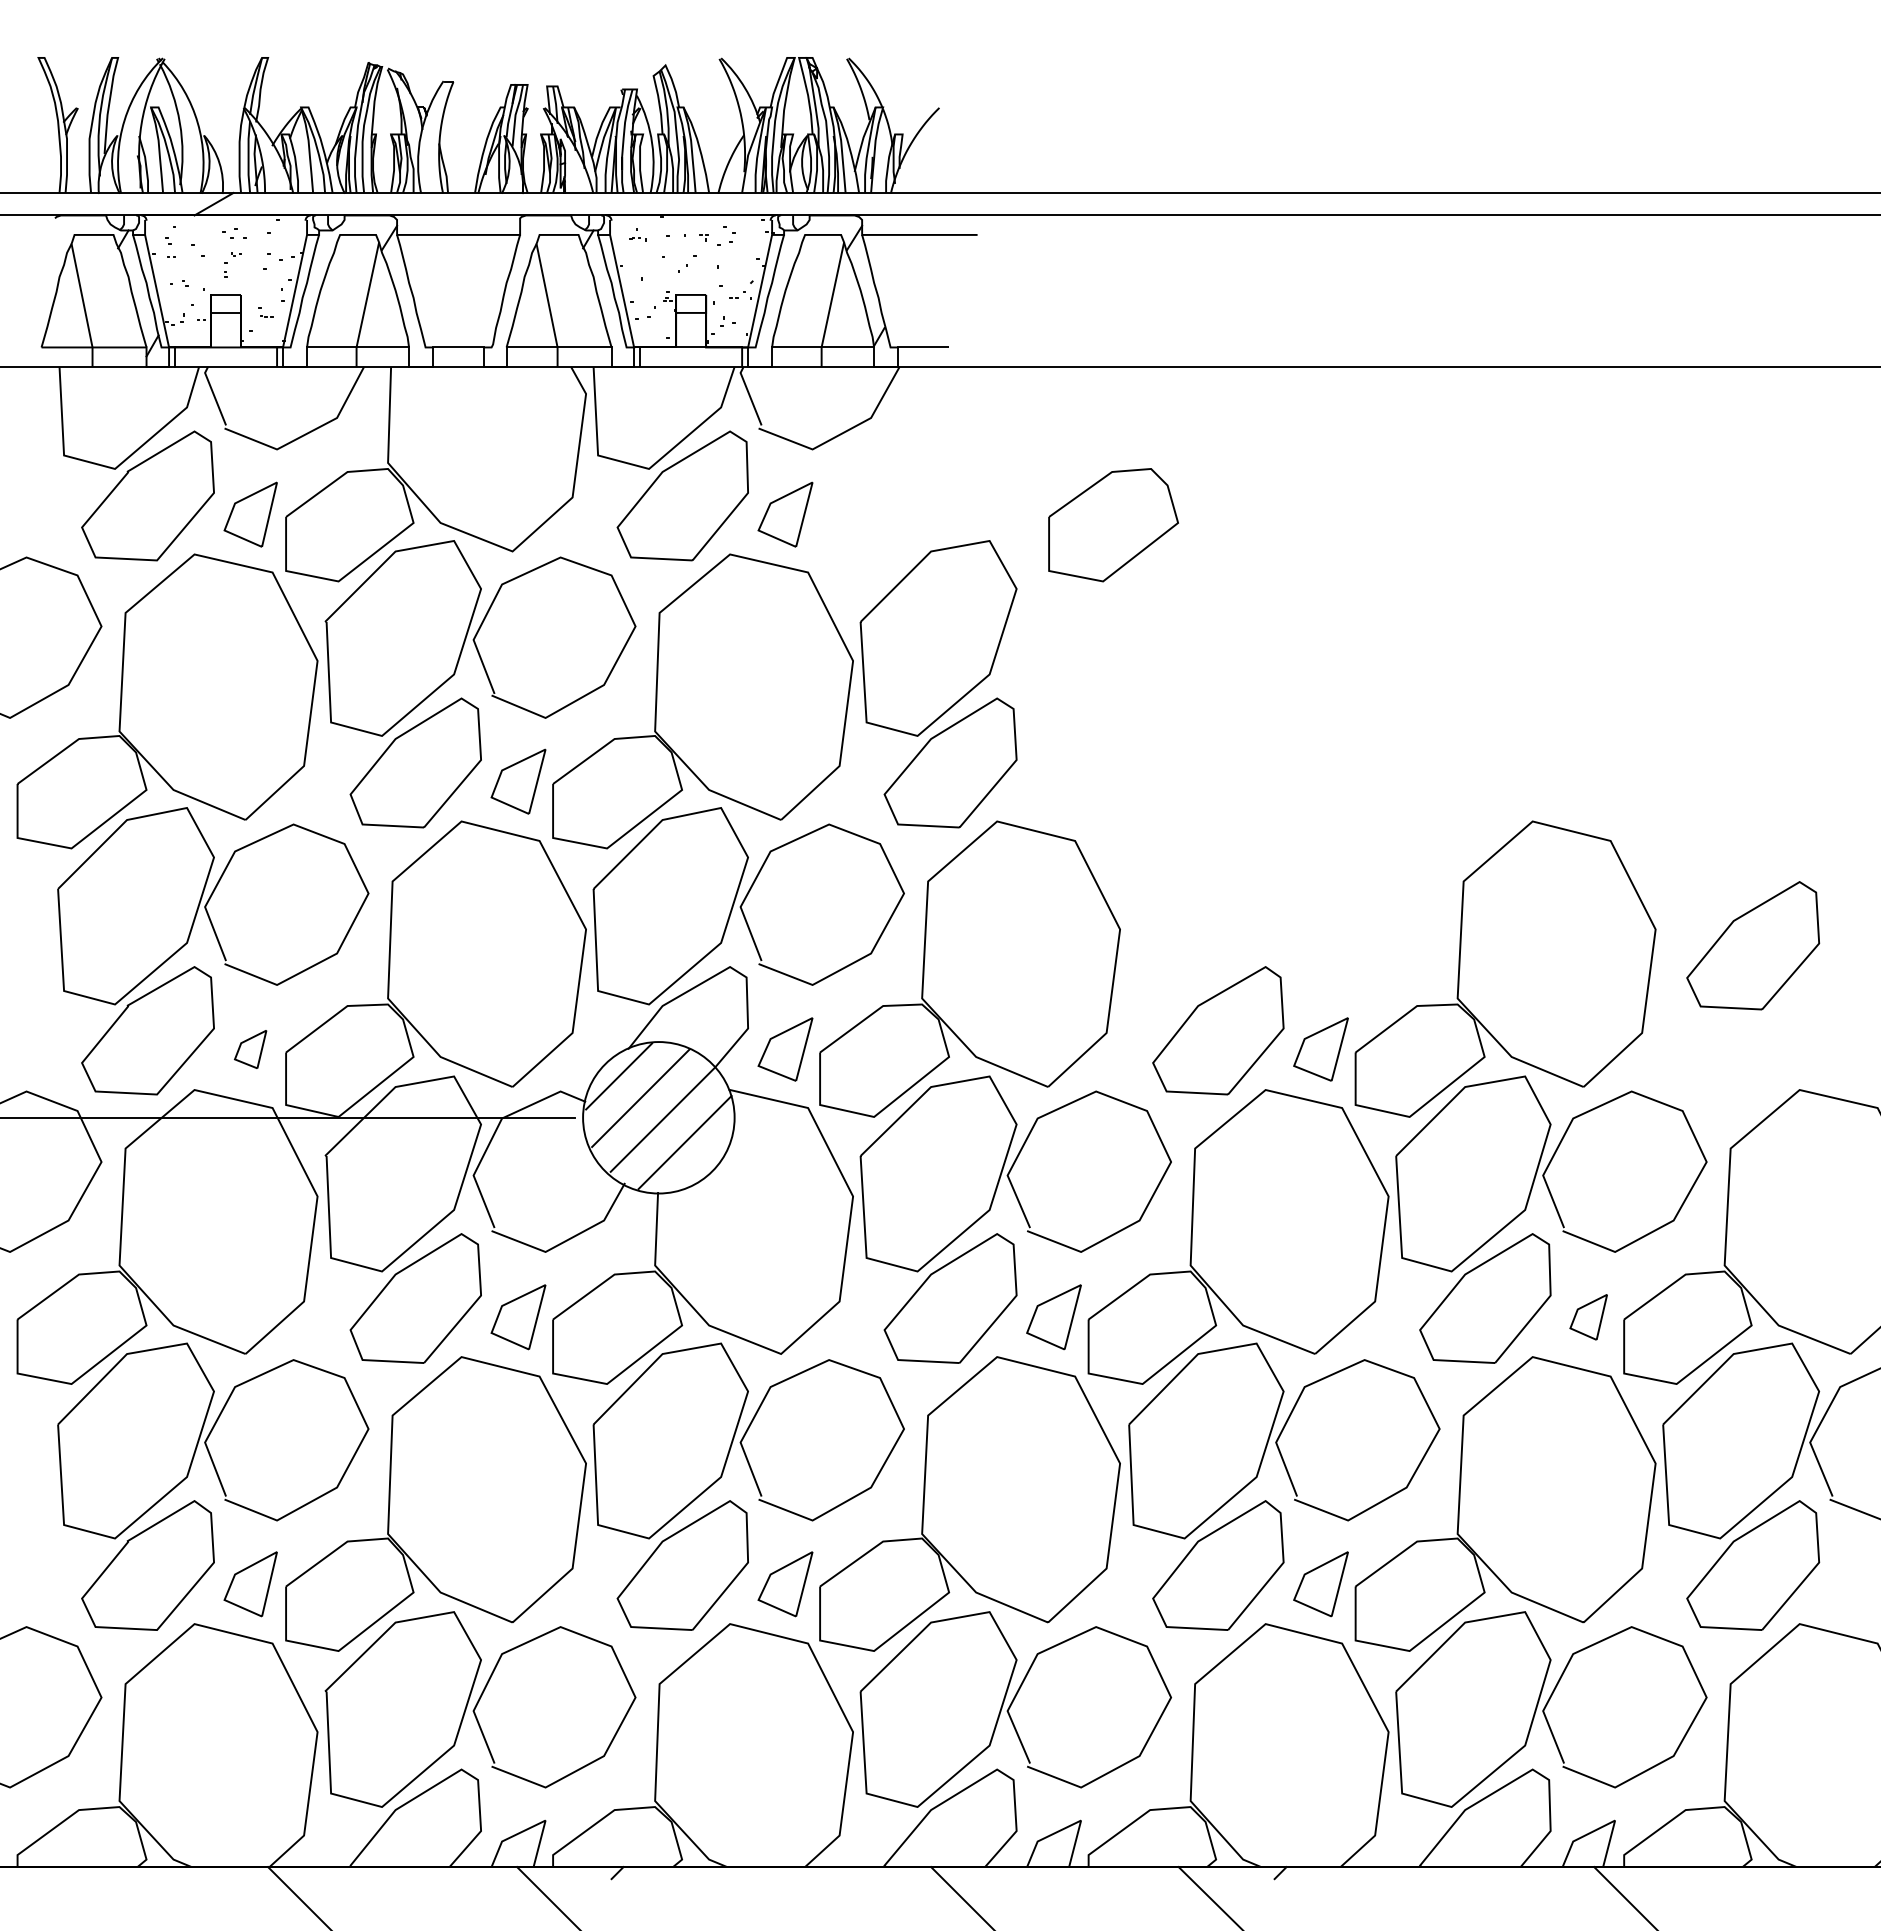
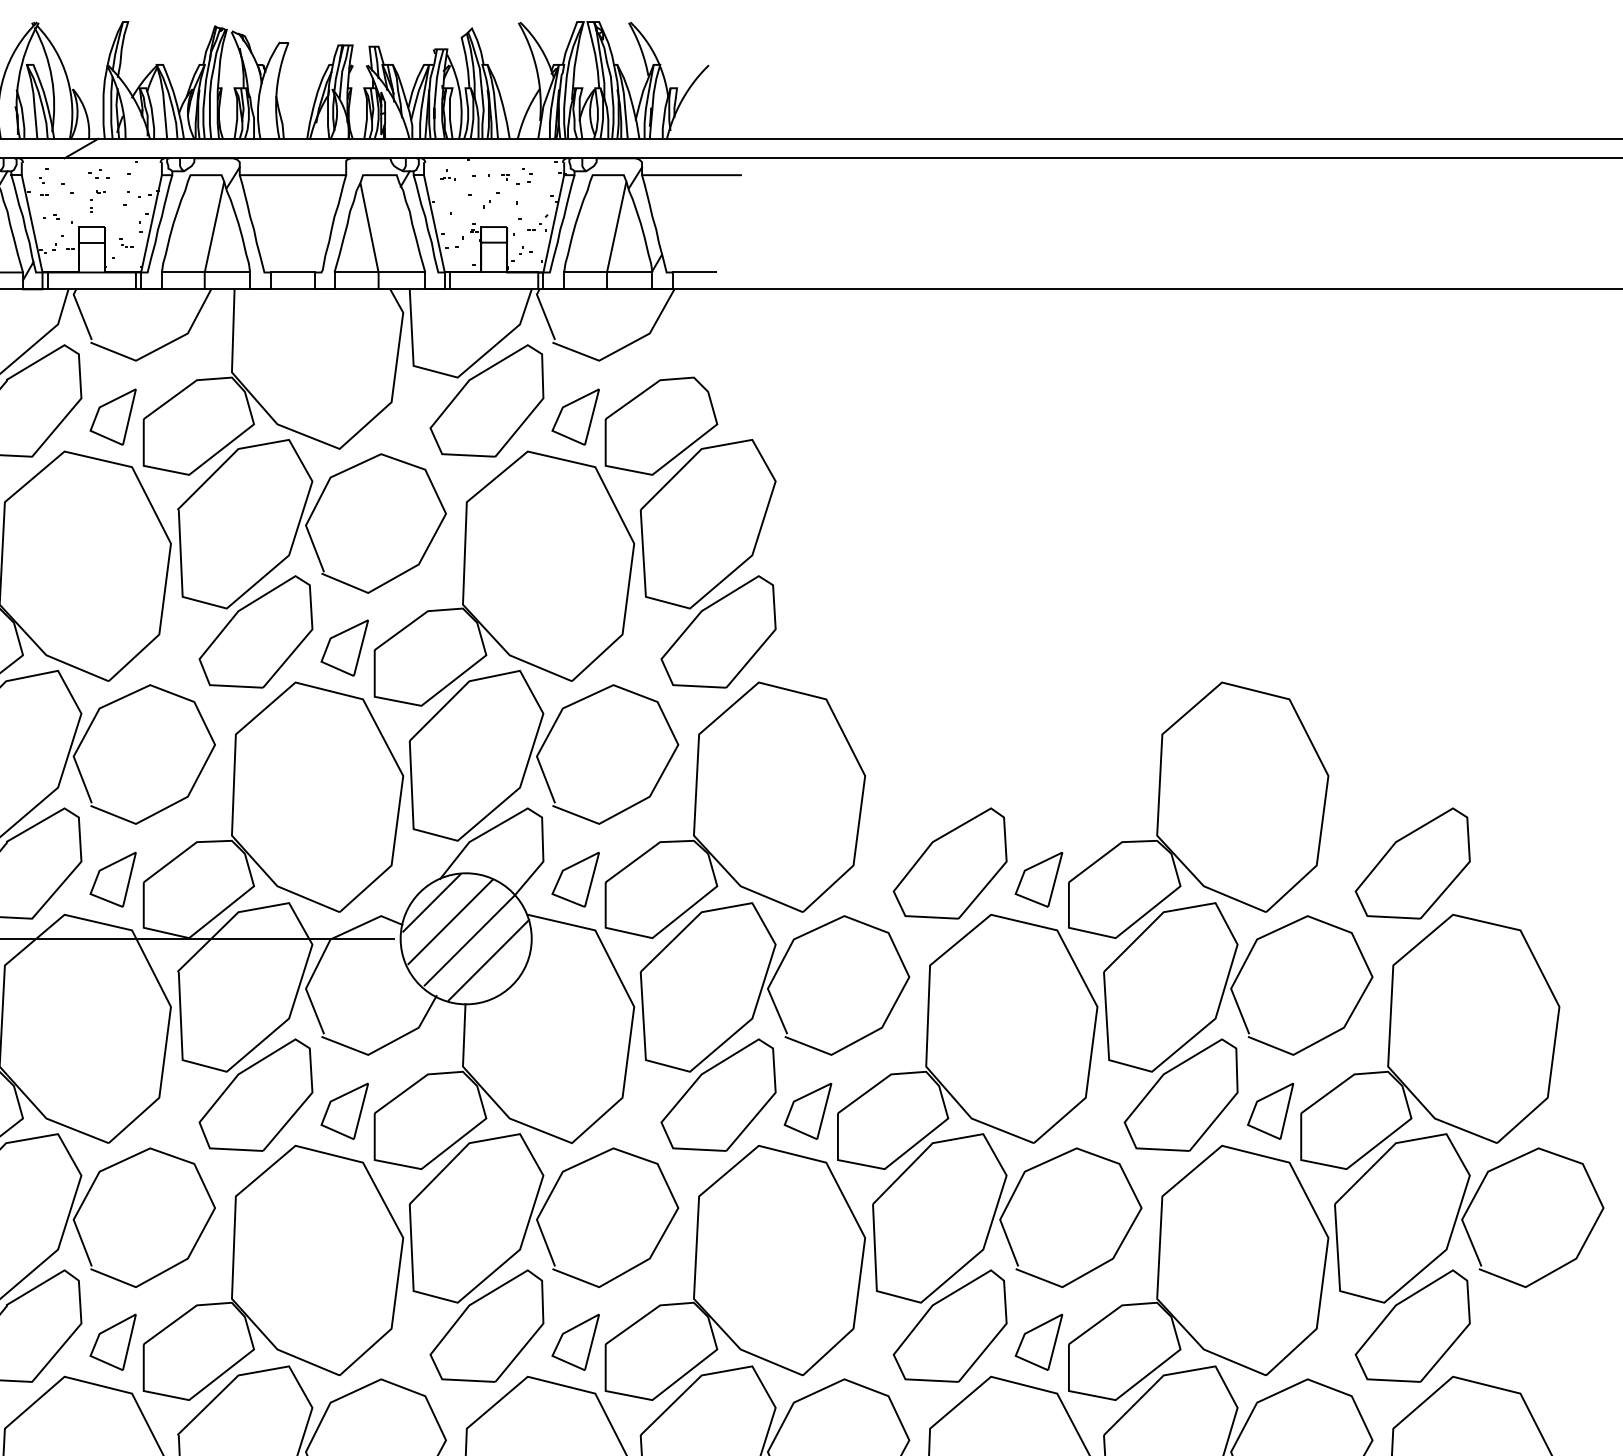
part: (1113, 525) -> (661, 426), moved
part: (1753, 945) -> (1413, 863), moved
part: (250, 1049) -> (112, 879), size x1.67
part: (1588, 1317) -> (1270, 1111), size x1.43

